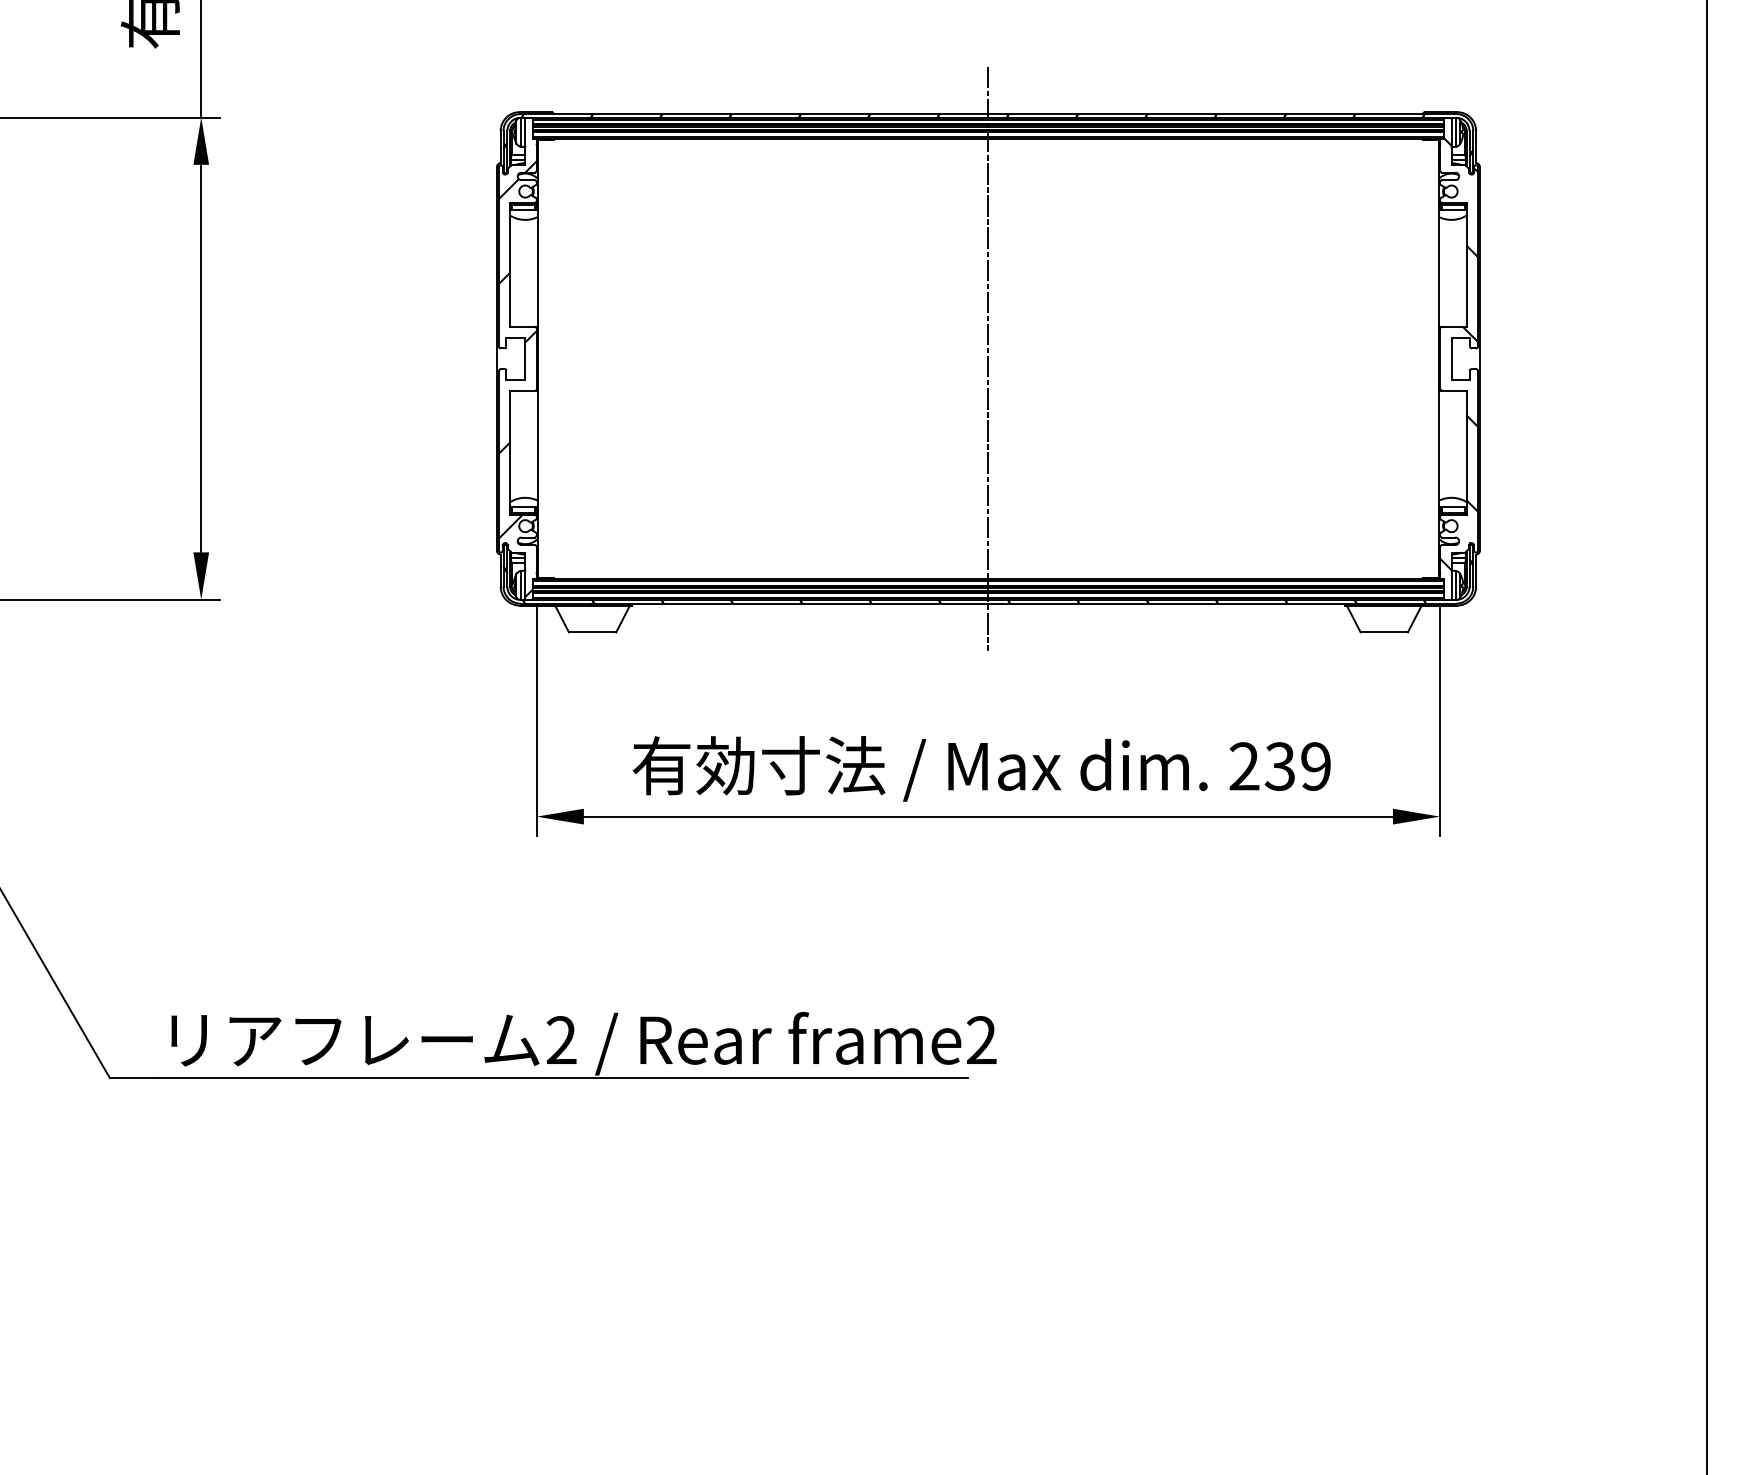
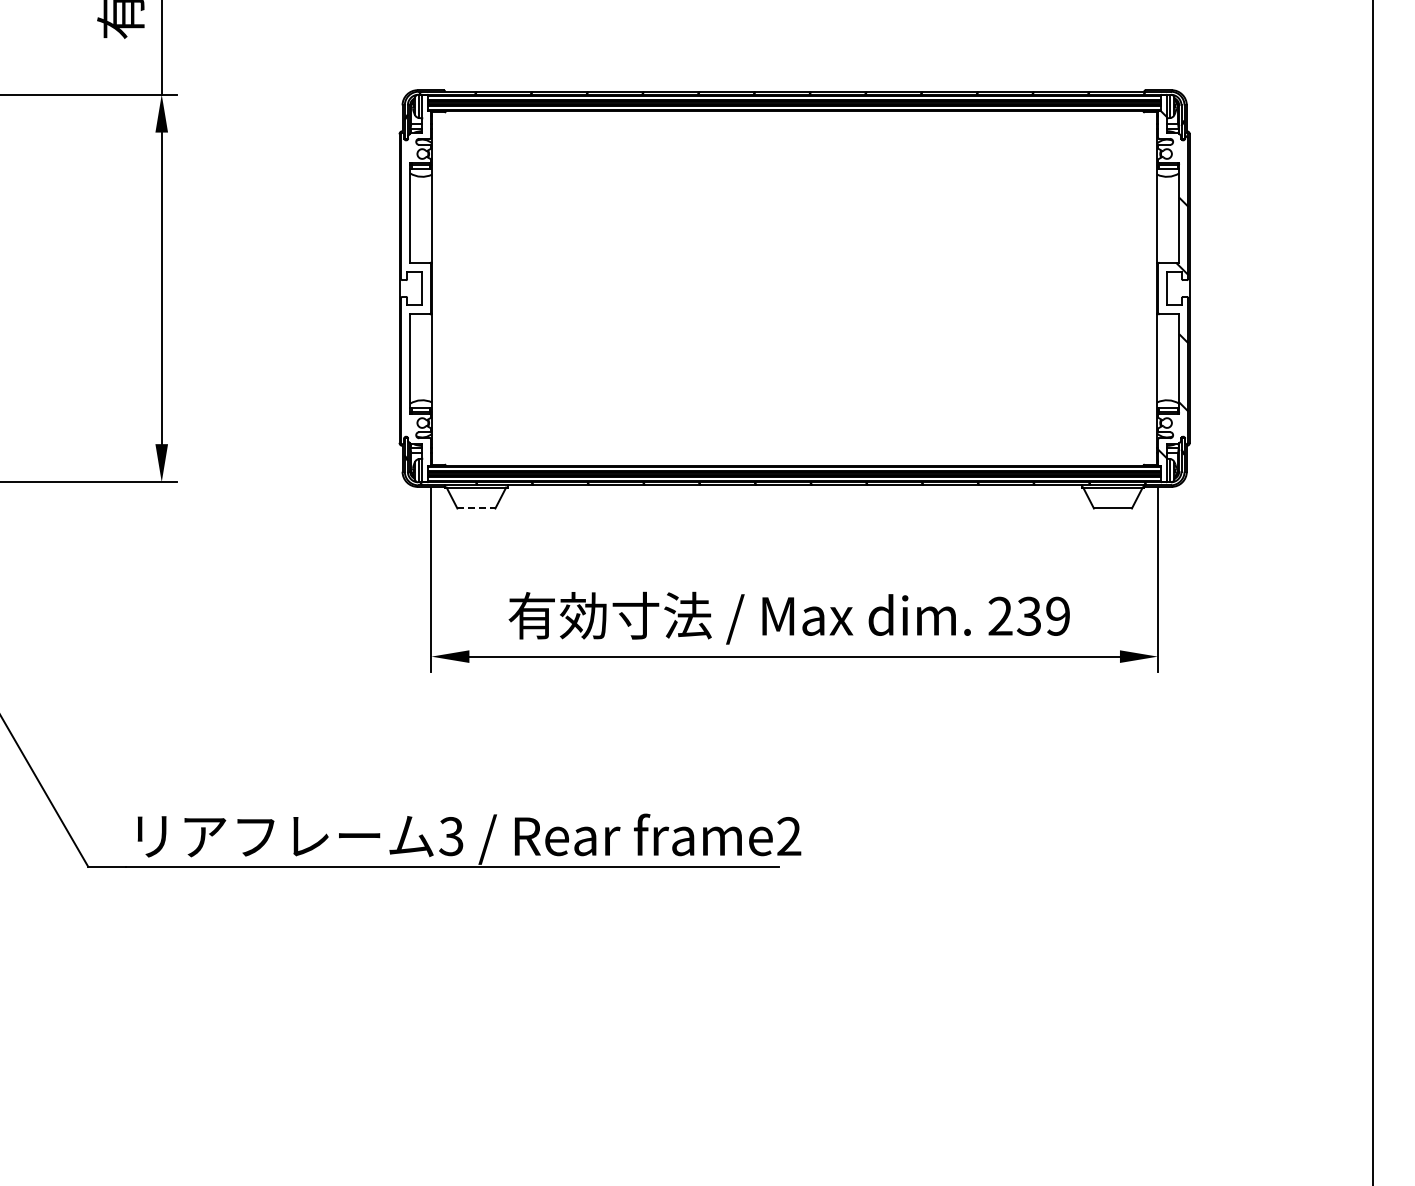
line: (988, 358) -> (794, 288), removed
hatch: (518, 378) -> (416, 304), removed
line: (592, 632) -> (476, 508), solid -> dashed
text: (561, 1040) -> (451, 836), 2 -> 3

